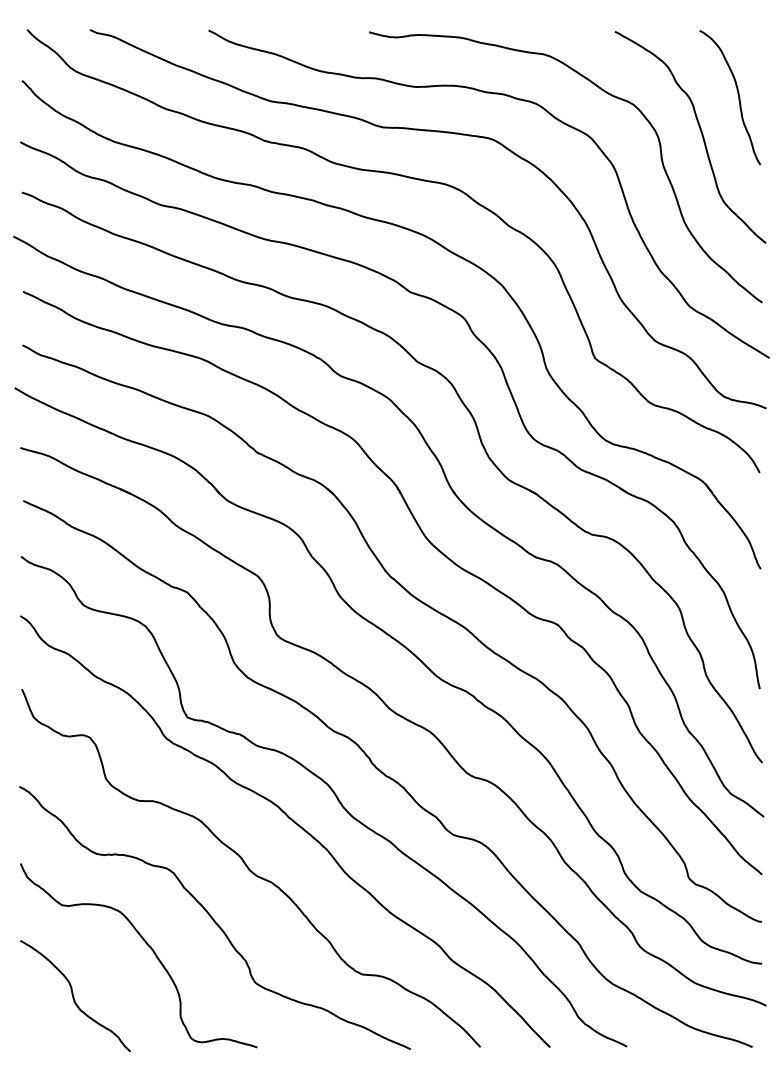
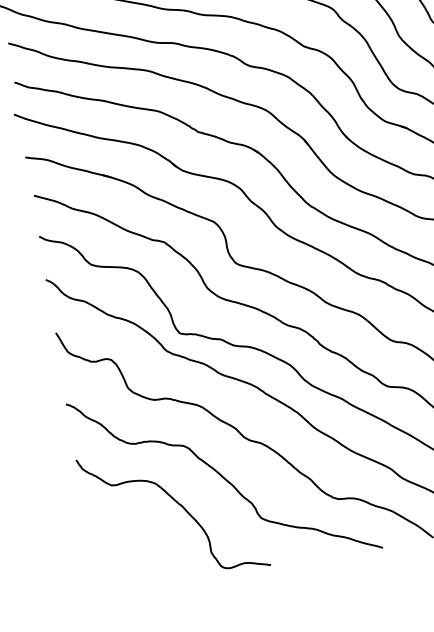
curve: (74, 996) -> (131, 550), removed

